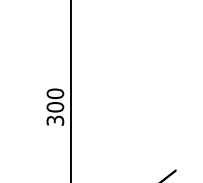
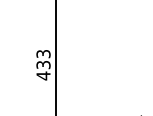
text: (55, 107) -> (43, 65), 300 -> 433

